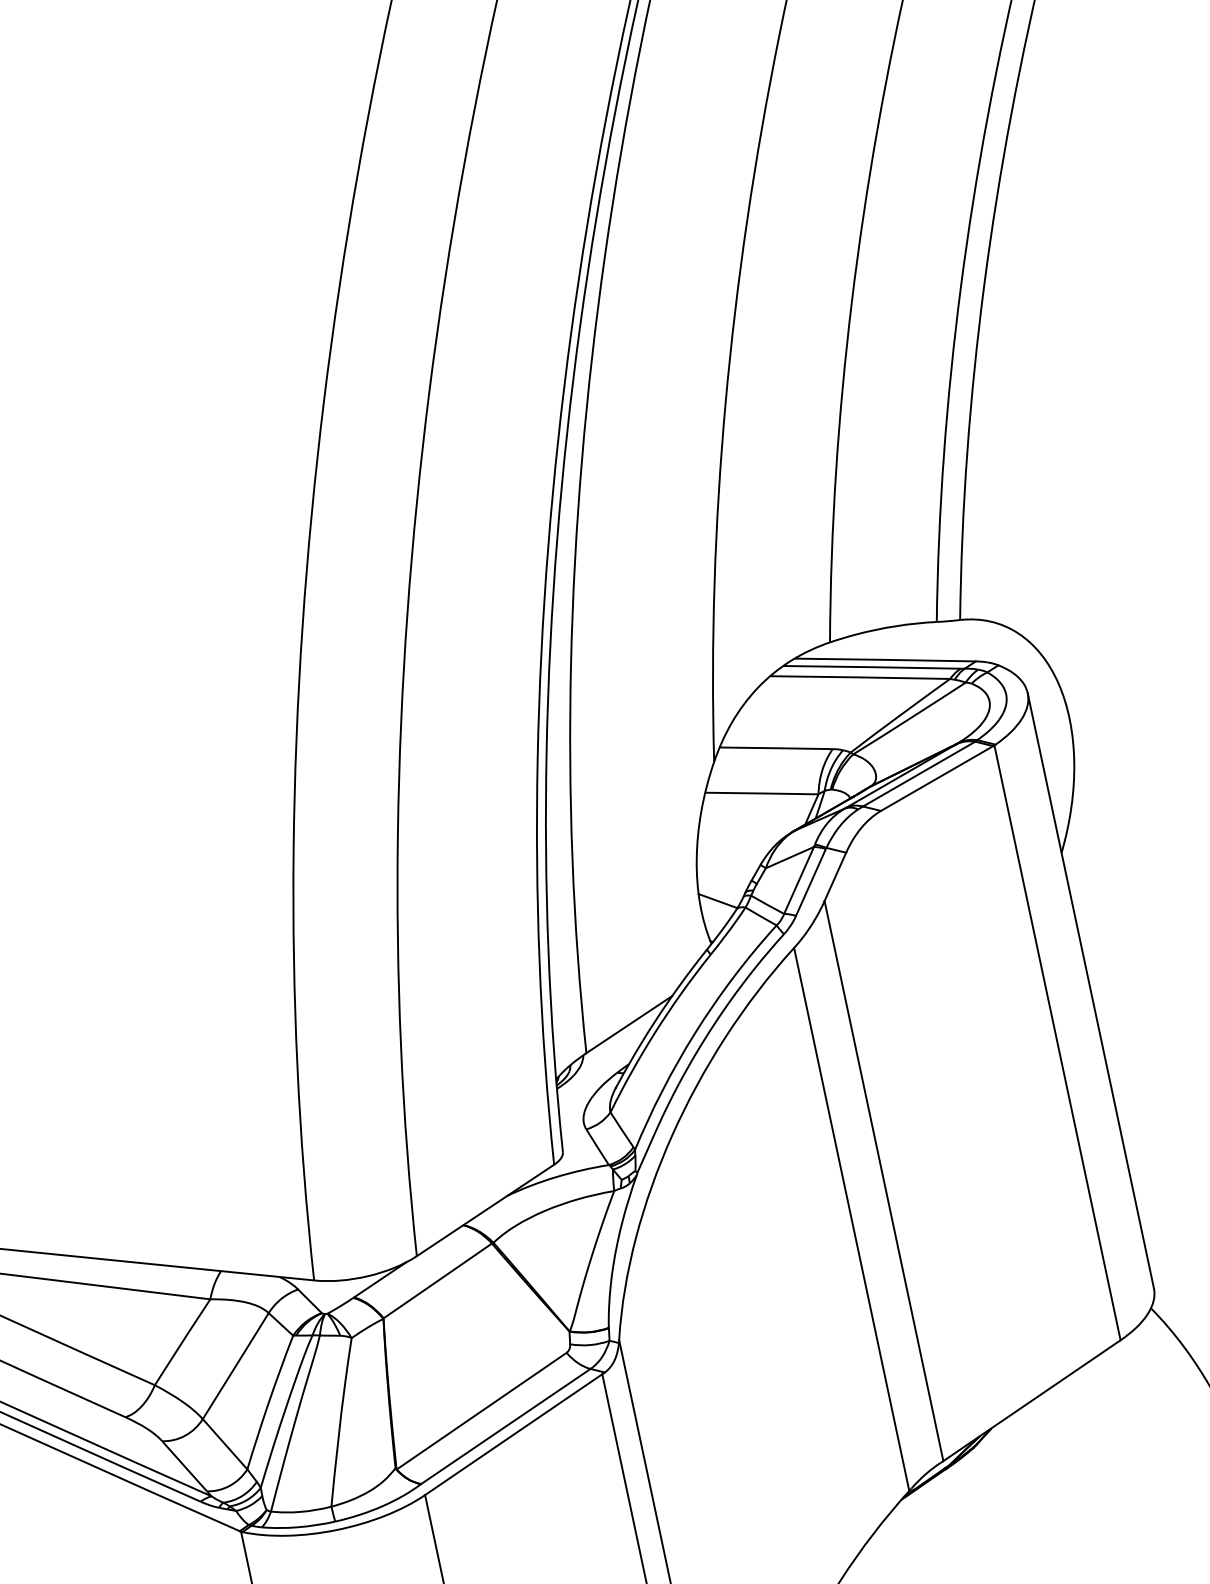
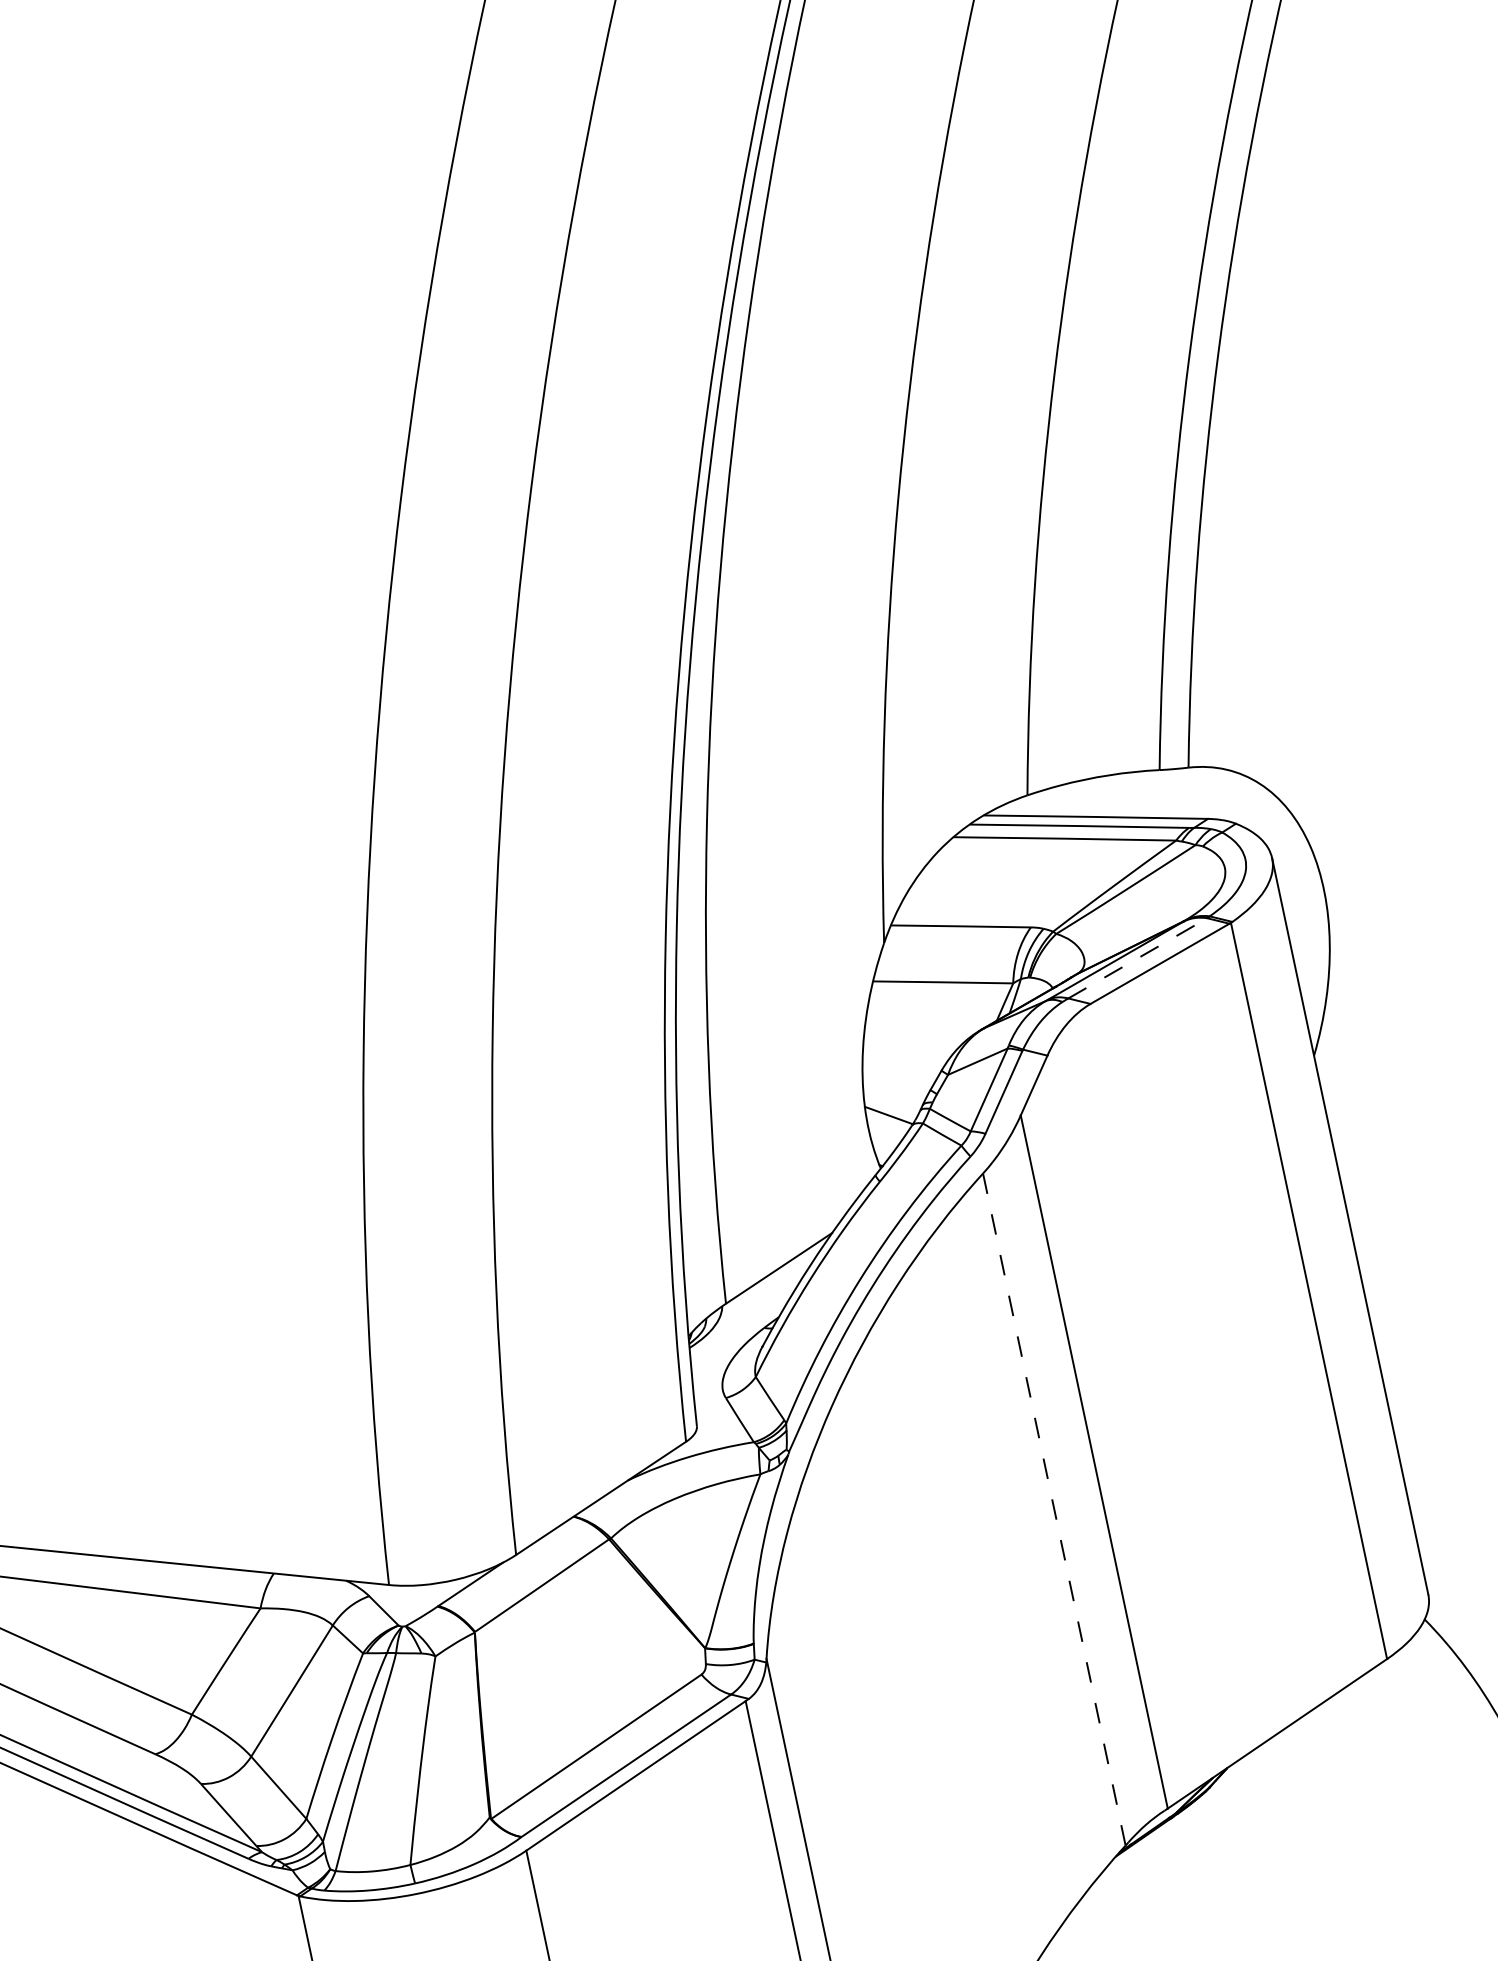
line: (919, 774) -> (1138, 958), solid -> dashed
line: (851, 1219) -> (1054, 1509), solid -> dashed

